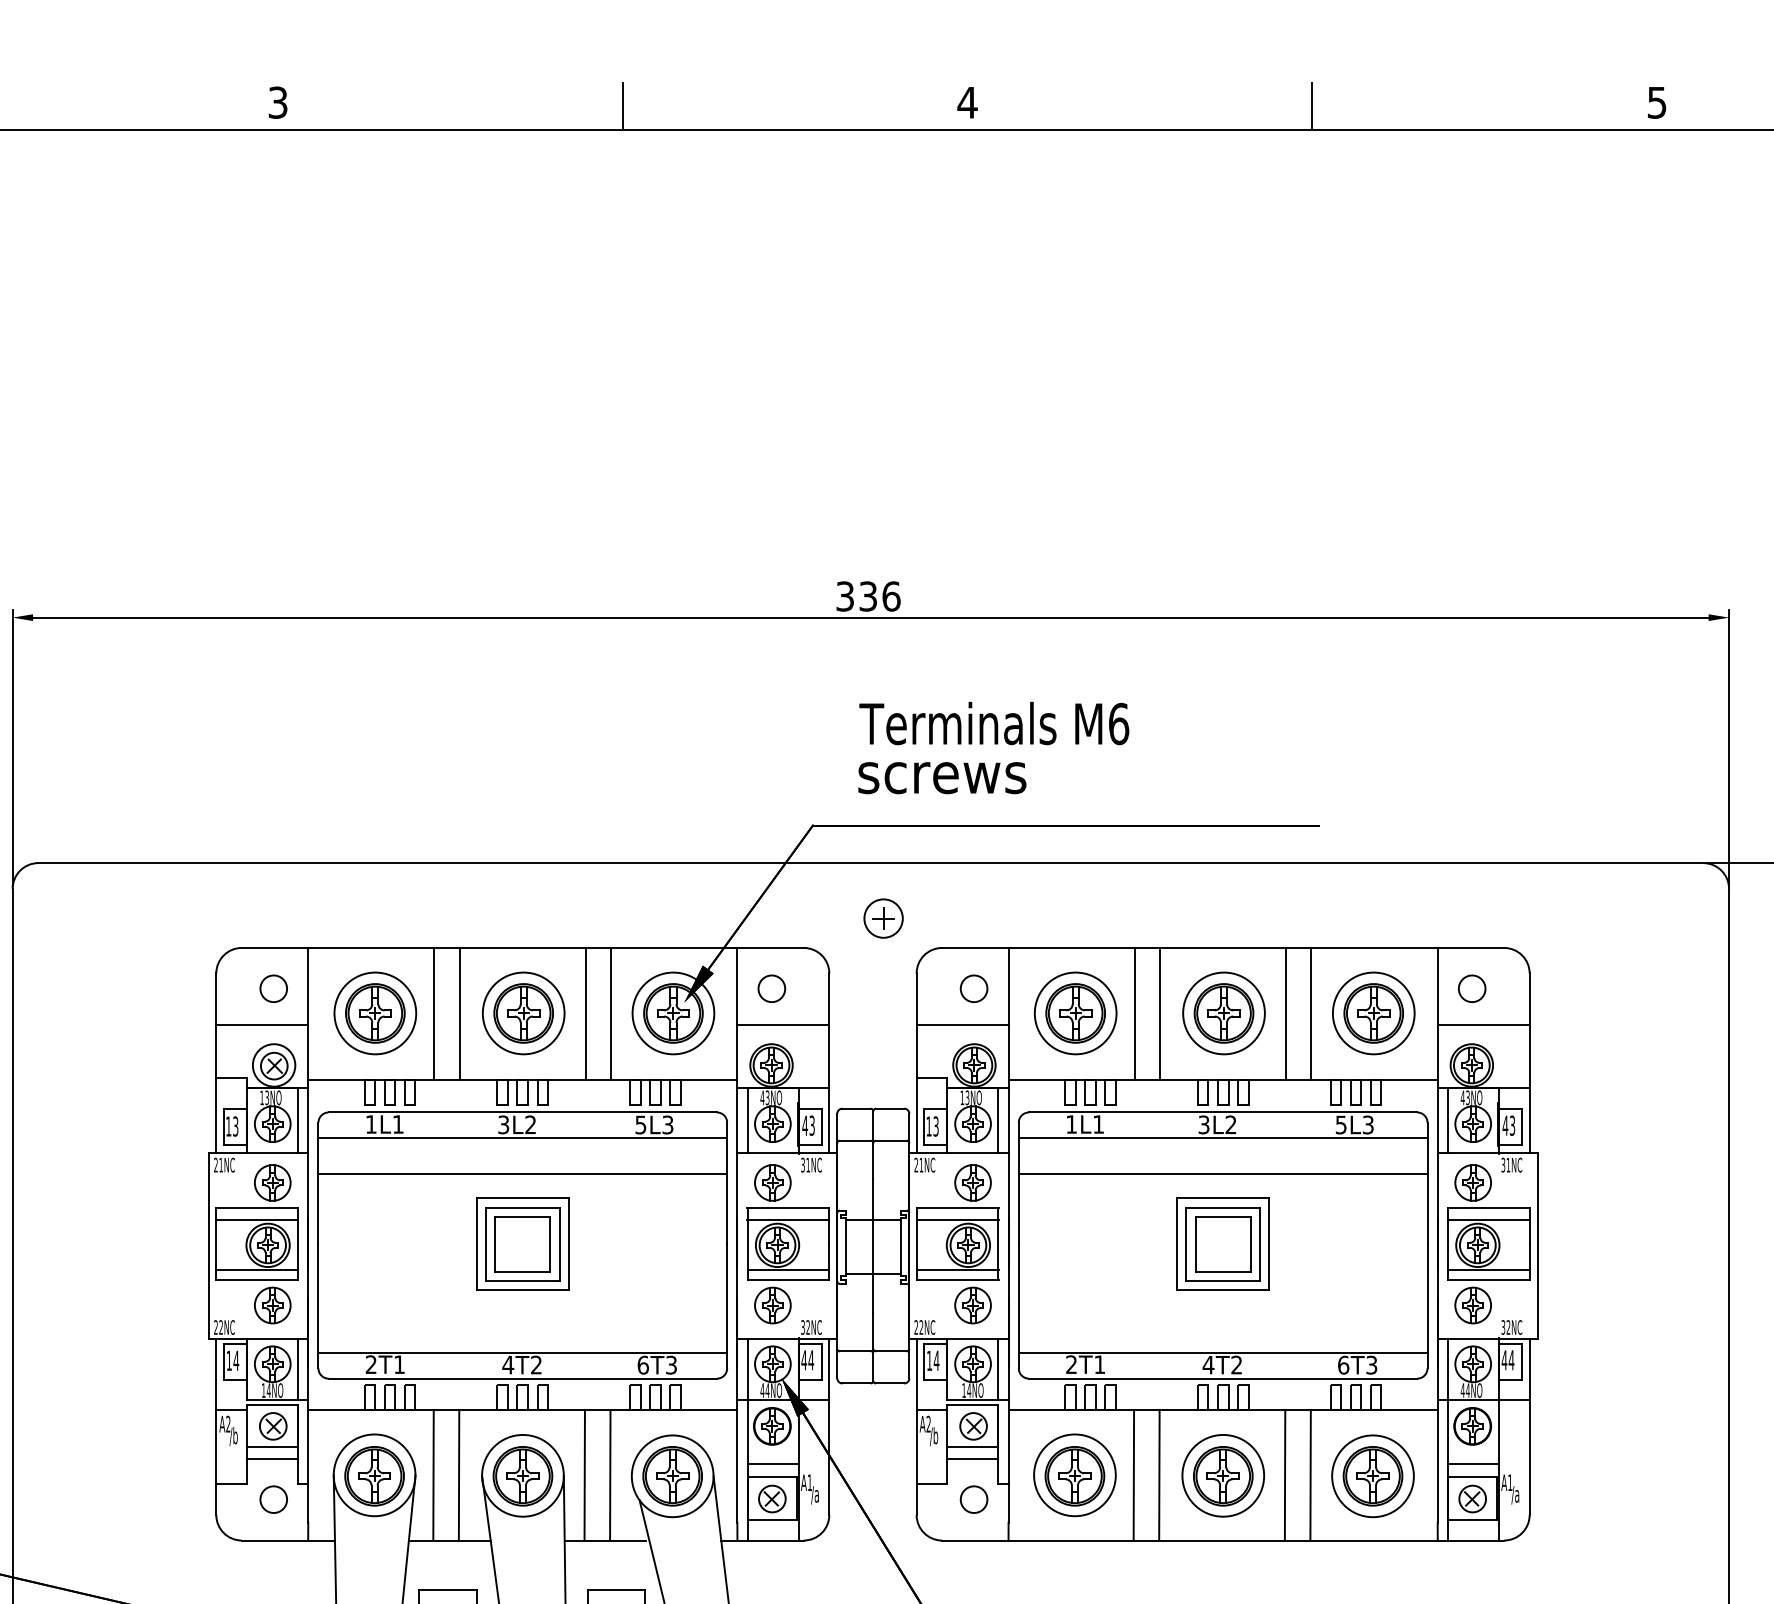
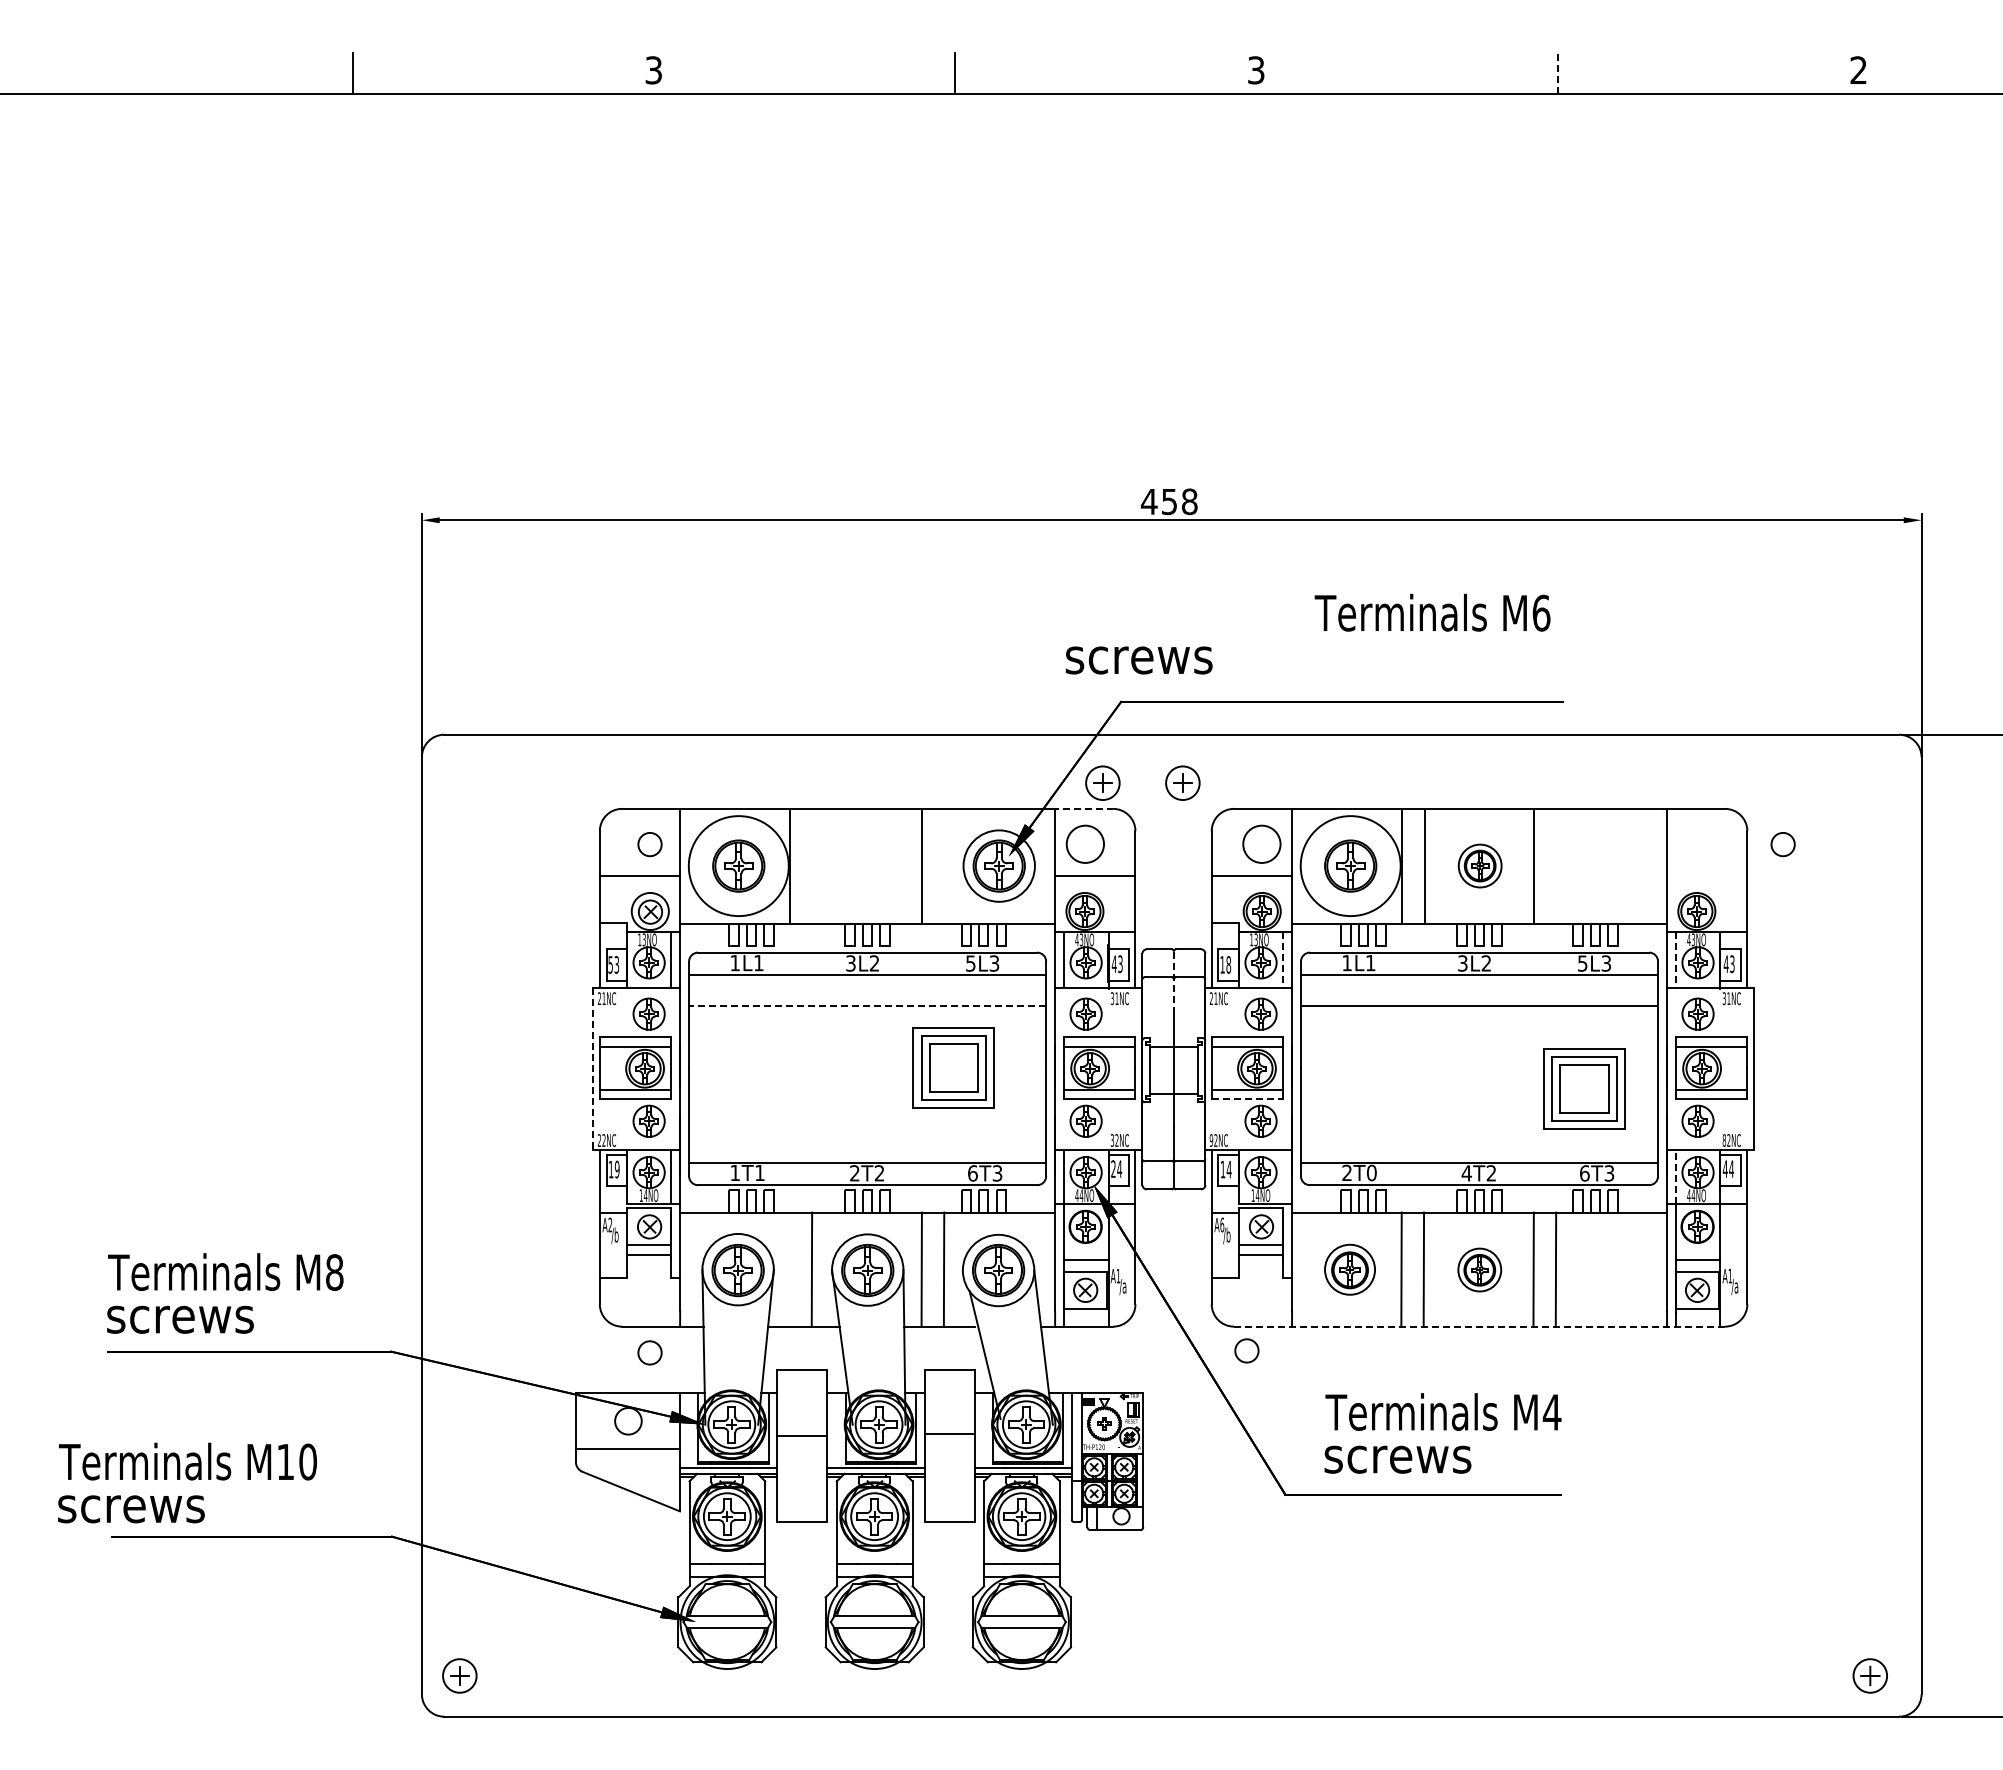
text: (967, 102) -> (1256, 70), 4 -> 3
text: (1656, 102) -> (1858, 70), 5 -> 2
line: (1312, 106) -> (1557, 73), solid -> dashed
text: (867, 596) -> (1168, 501), 336 -> 458
text: (994, 723) -> (1432, 612), moved
text: (941, 778) -> (1138, 660), moved
part: (791, 917) -> (1102, 782), added
line: (769, 947) -> (1083, 808), solid -> dashed
circle: (771, 988) -> (1084, 844), size x1.6
circle: (973, 988) -> (1261, 844), size x1.6
circle: (1471, 988) -> (1782, 844), moved
circle: (375, 1012) -> (738, 865), size x1.4
line: (459, 1012) -> (812, 865), removed
part: (522, 1012) -> (867, 865), removed
line: (610, 1012) -> (944, 865), removed
circle: (1075, 1012) -> (1350, 865), size x1.4
part: (1223, 1012) -> (1479, 865), size x0.6
line: (1311, 1012) -> (1556, 865), removed
part: (1373, 1012) -> (1610, 865), removed
line: (1484, 1024) -> (1707, 875), removed
line: (998, 1121) -> (1283, 960), solid -> dashed
line: (1447, 1121) -> (1675, 960), solid -> dashed
text: (228, 1126) -> (610, 964), 13 -> 53
text: (935, 1126) -> (1228, 964), 13 -> 18
line: (872, 1145) -> (1173, 981), solid -> dashed
line: (522, 1174) -> (867, 1006), solid -> dashed
part: (522, 1243) -> (953, 1067), moved
part: (1223, 1243) -> (1584, 1088), moved
line: (209, 1246) -> (593, 1069), solid -> dashed
line: (957, 1280) -> (1247, 1099), solid -> dashed
text: (916, 1327) -> (1211, 1140), 22NC -> 92NC
text: (1502, 1327) -> (1723, 1140), 32NC -> 82NC
text: (804, 1359) -> (1113, 1168), 44 -> 24
text: (235, 1360) -> (616, 1169), 14 -> 19
text: (370, 1364) -> (734, 1172), 2T1 -> 1T1
text: (1099, 1364) -> (1371, 1172), 2T1 -> 2T0
text: (507, 1365) -> (854, 1173), 4T2 -> 2T2
line: (998, 1368) -> (1283, 1176), removed
line: (1447, 1369) -> (1675, 1177), solid -> dashed
text: (928, 1423) -> (1222, 1224), A2 -> A6
line: (433, 1473) -> (789, 1268), removed
part: (1074, 1475) -> (1349, 1269), size x0.7
part: (1223, 1475) -> (1479, 1269), size x0.6
part: (1373, 1476) -> (1610, 1270), removed
circle: (273, 1499) -> (649, 1352), moved
circle: (973, 1499) -> (1246, 1350), moved
line: (1224, 1540) -> (1480, 1326), solid -> dashed

